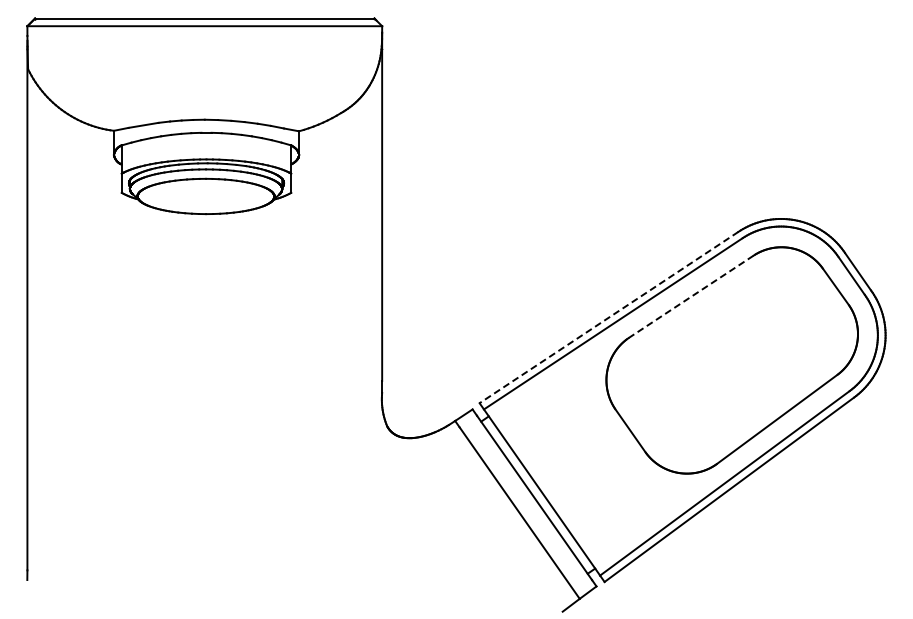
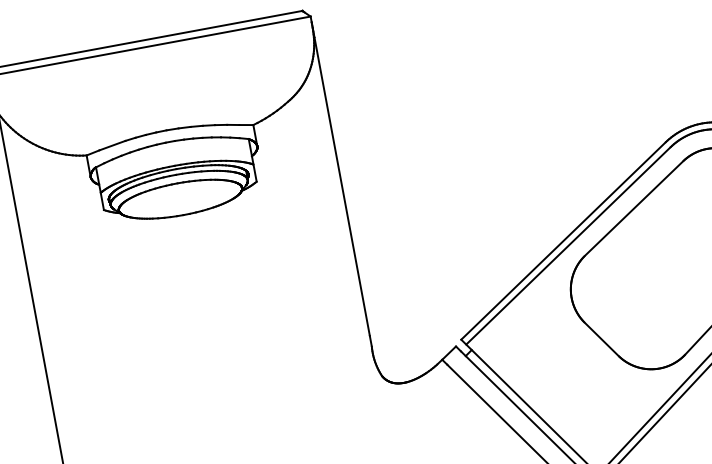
line: (691, 296) -> (634, 208), dashed -> solid
line: (608, 317) -> (563, 241), dashed -> solid

